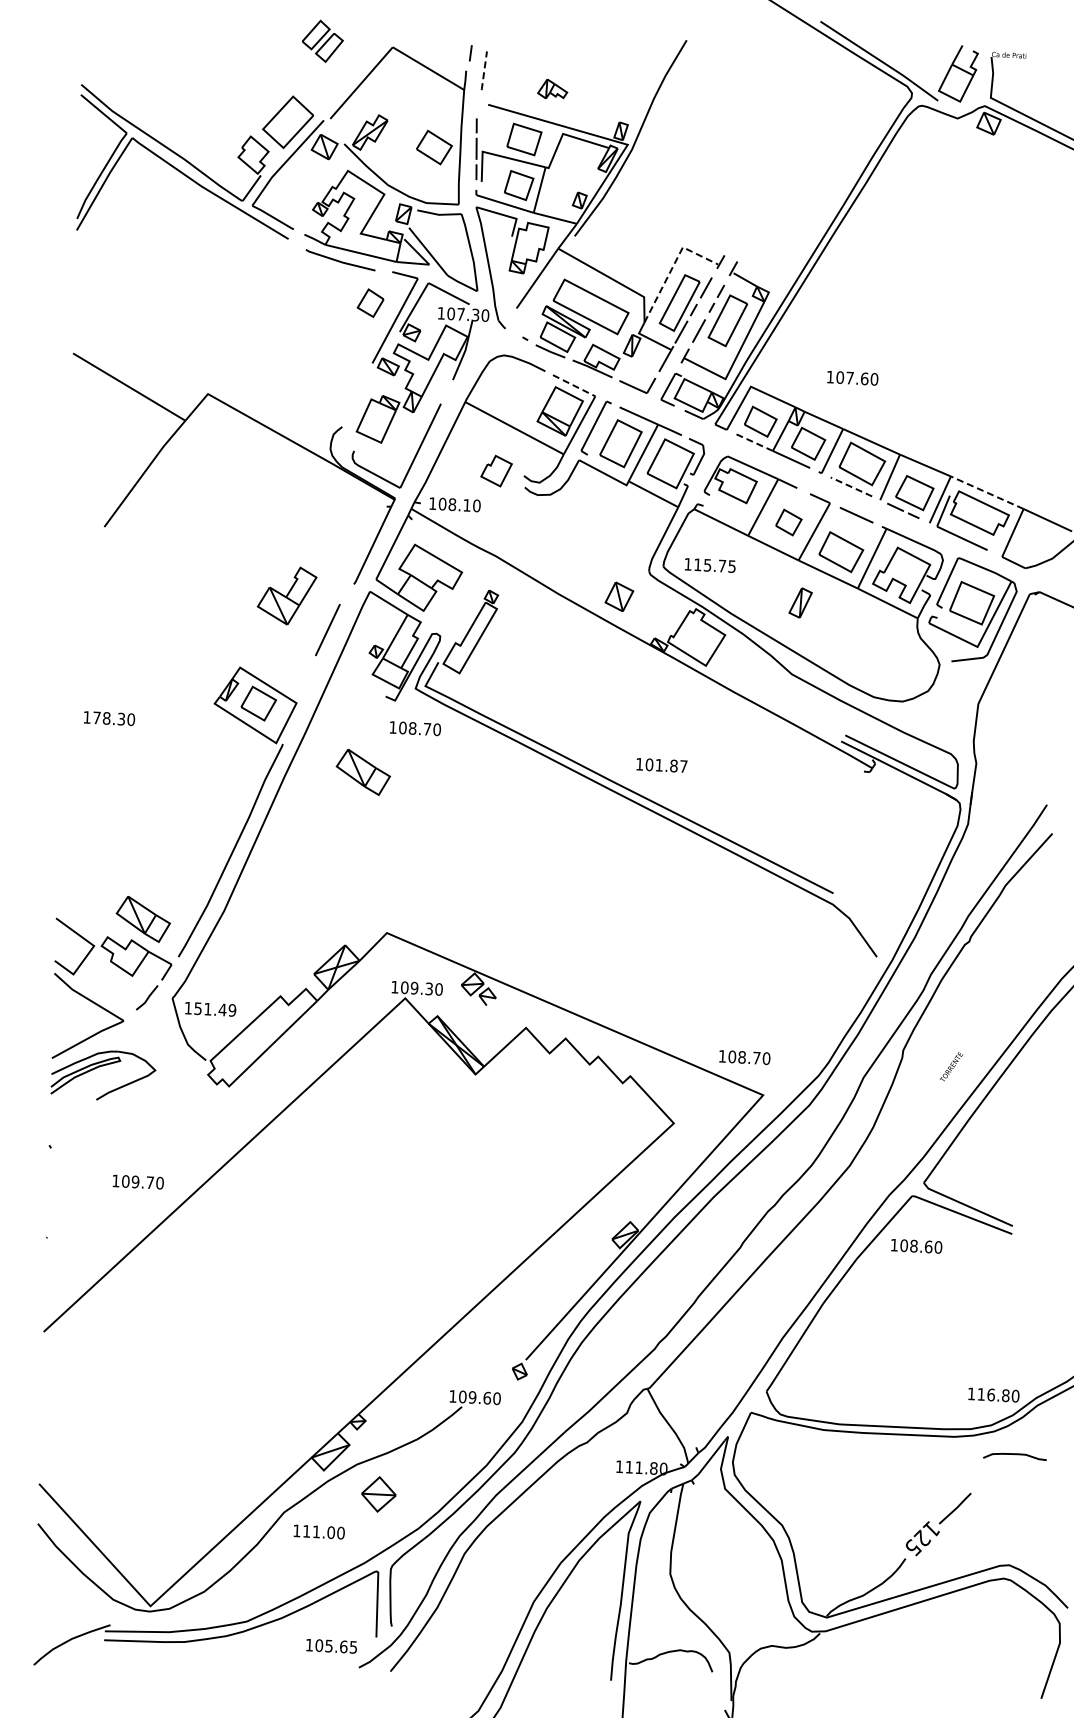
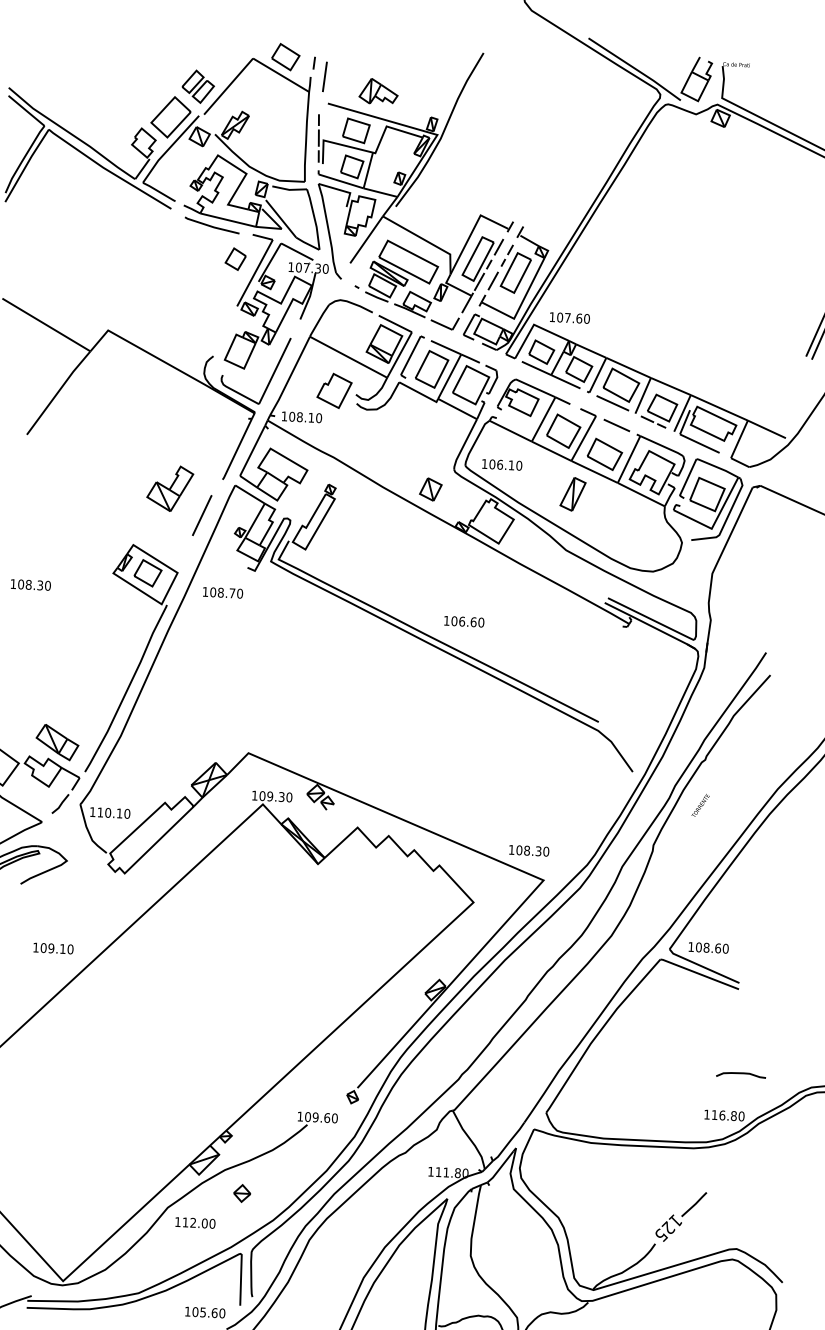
part: (322, 40) -> (197, 86), moved
line: (484, 71) -> (325, 77), dashed -> solid
part: (552, 88) -> (378, 90), size x1.67
part: (434, 147) -> (285, 57), moved
line: (673, 266) -> (473, 230), dashed -> solid
text: (852, 378) -> (569, 318), moved
line: (574, 385) -> (395, 323), dashed -> solid
line: (754, 442) -> (536, 368), dashed -> solid
part: (496, 470) -> (334, 390), size x1.43
line: (852, 487) -> (613, 403), dashed -> solid
line: (987, 492) -> (719, 407), dashed -> solid
part: (788, 522) -> (563, 431), size x1.67
text: (714, 565) -> (505, 464), 115.75 -> 106.10
part: (800, 602) -> (572, 493), size x1.43
text: (96, 717) -> (20, 584), 178.30 -> 108.30
text: (415, 728) -> (223, 592), moved
text: (671, 765) -> (471, 621), 101.87 -> 106.60
part: (362, 772) -> (229, 627), removed
text: (214, 1009) -> (113, 813), 151.49 -> 110.10
text: (756, 1057) -> (538, 850), 108.70 -> 108.30
text: (951, 1066) -> (700, 805), moved
text: (150, 1182) -> (63, 948), 109.70 -> 109.10
text: (916, 1246) -> (708, 948), moved
curve: (1015, 1455) -> (741, 1074), moved
part: (378, 1494) -> (241, 1193), size x0.62
text: (315, 1531) -> (192, 1222), 111.00 -> 112.00
text: (353, 1647) -> (222, 1313), 105.65 -> 105.60

